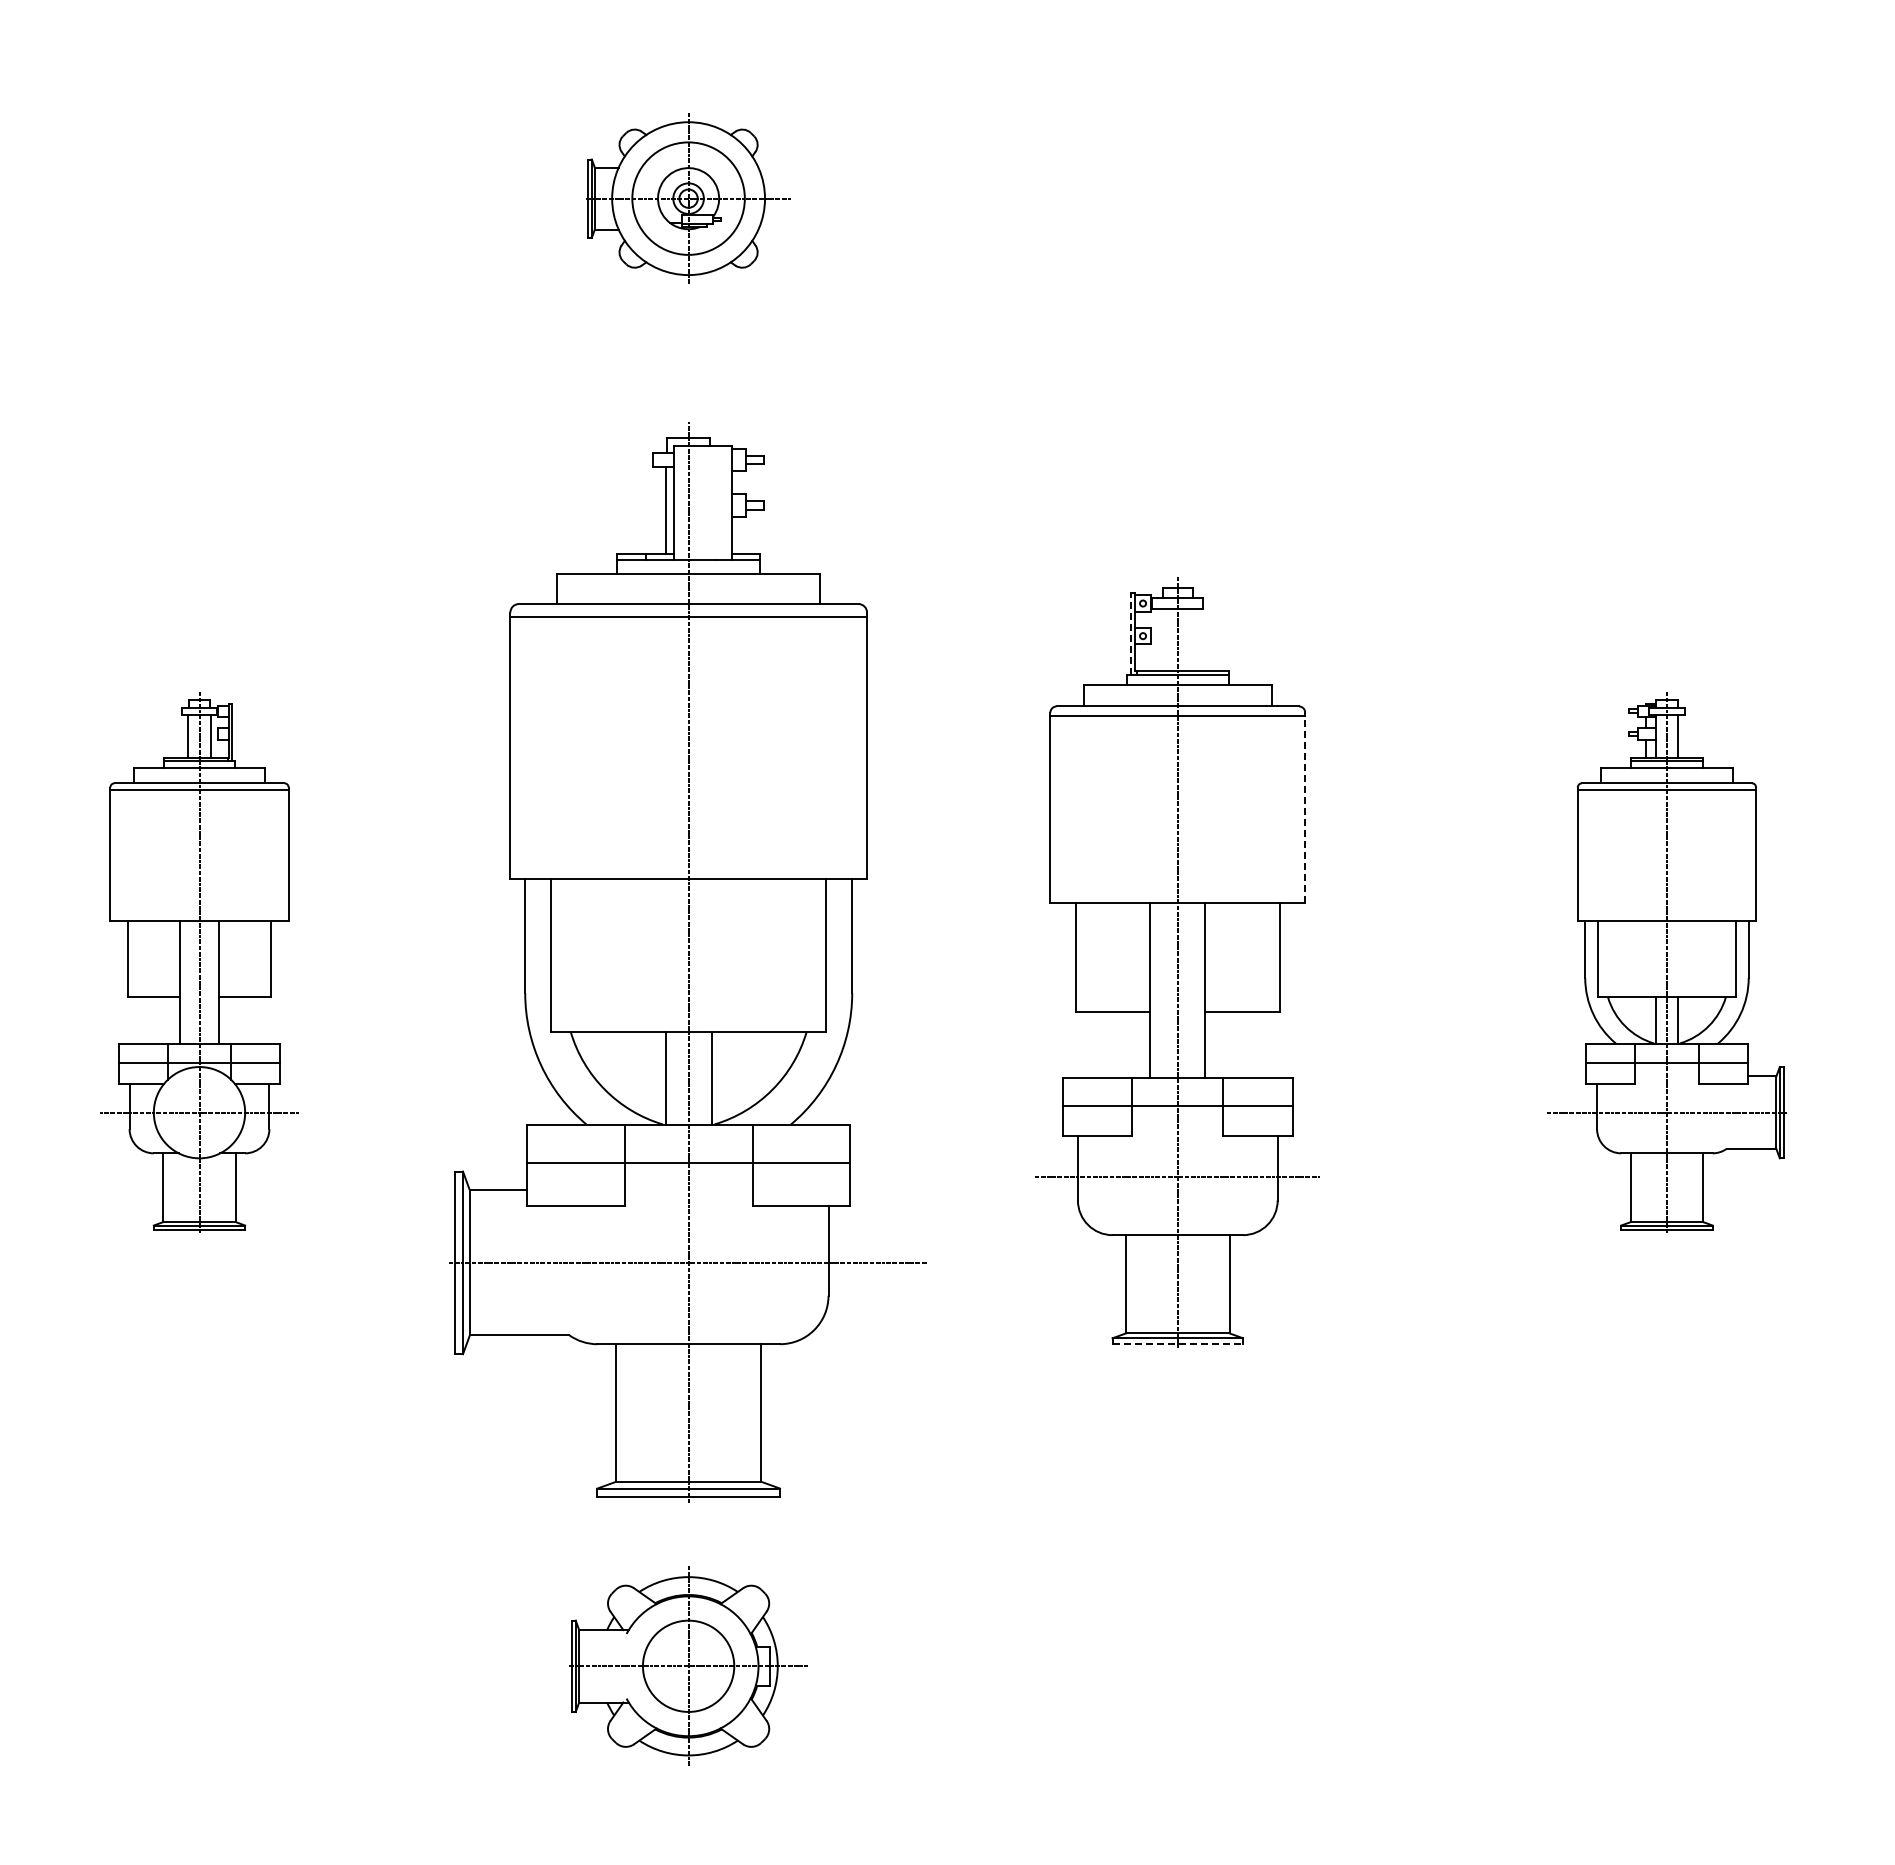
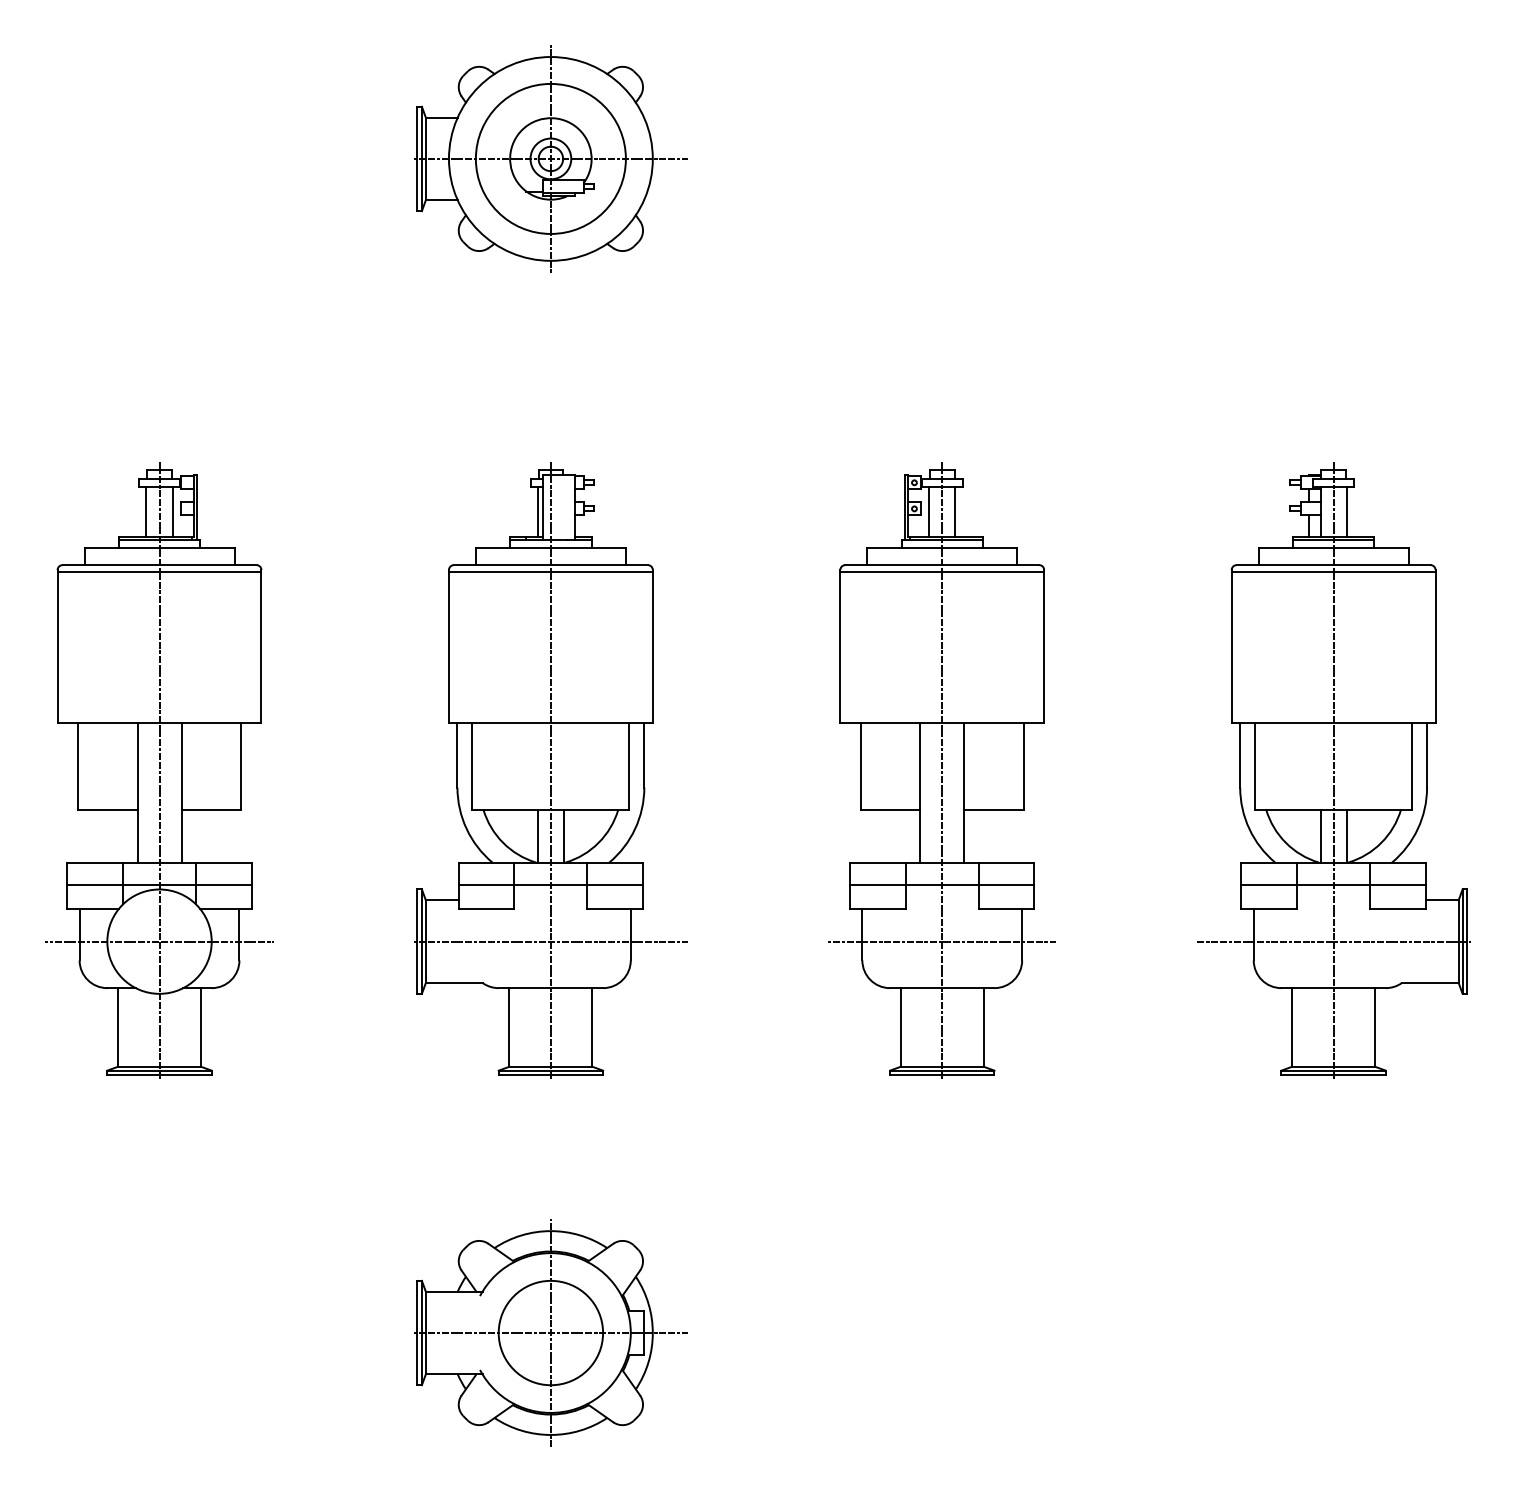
part: (688, 198) -> (550, 158), size x1.67
line: (1130, 634) -> (904, 507), dashed -> solid
line: (1161, 639) -> (929, 511), added
line: (1194, 639) -> (955, 511), added
line: (1305, 809) -> (1044, 647), dashed -> solid
part: (199, 962) -> (159, 770), size x1.43
part: (688, 962) -> (550, 770), size x0.71
part: (1666, 962) -> (1333, 770), size x1.43
line: (1178, 1344) -> (942, 1075), dashed -> solid
part: (688, 1666) -> (550, 1333), size x1.43

